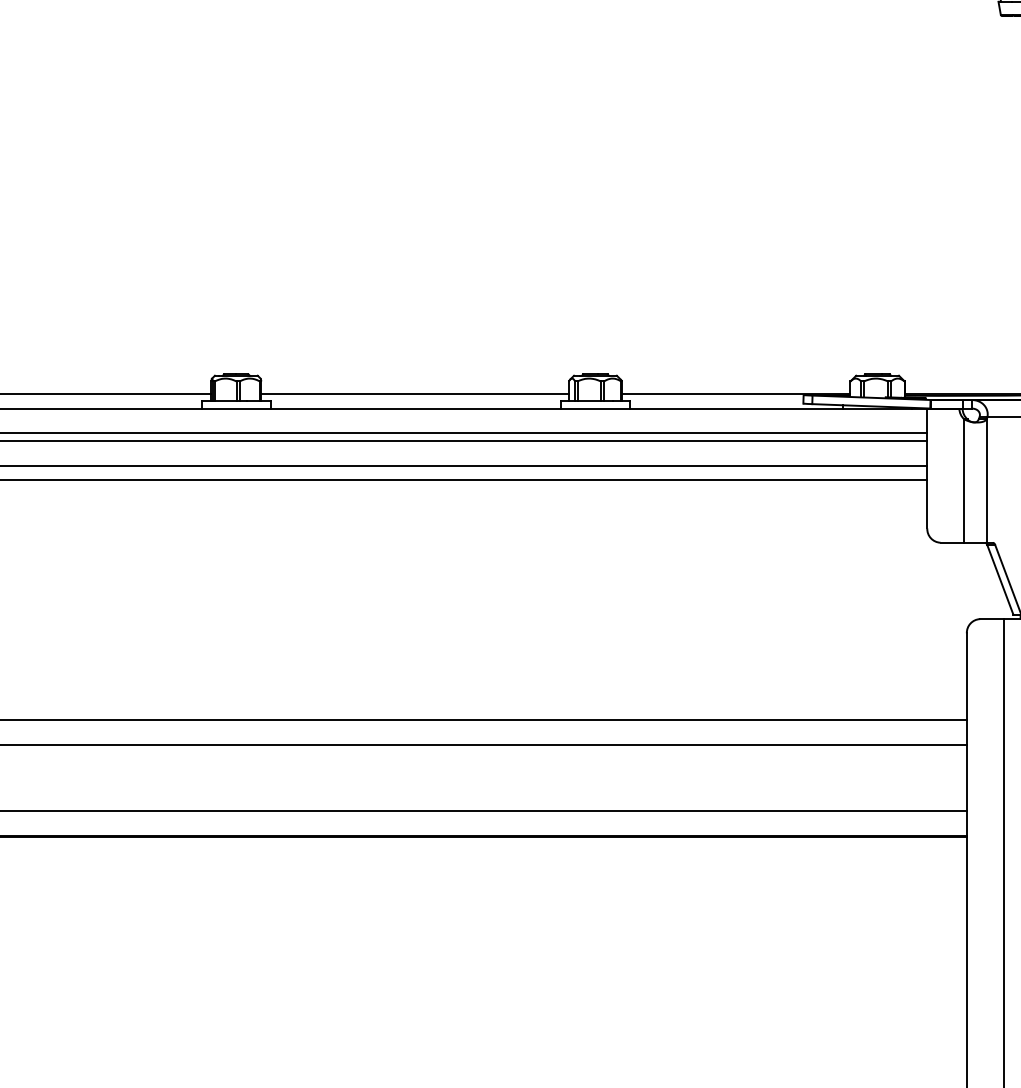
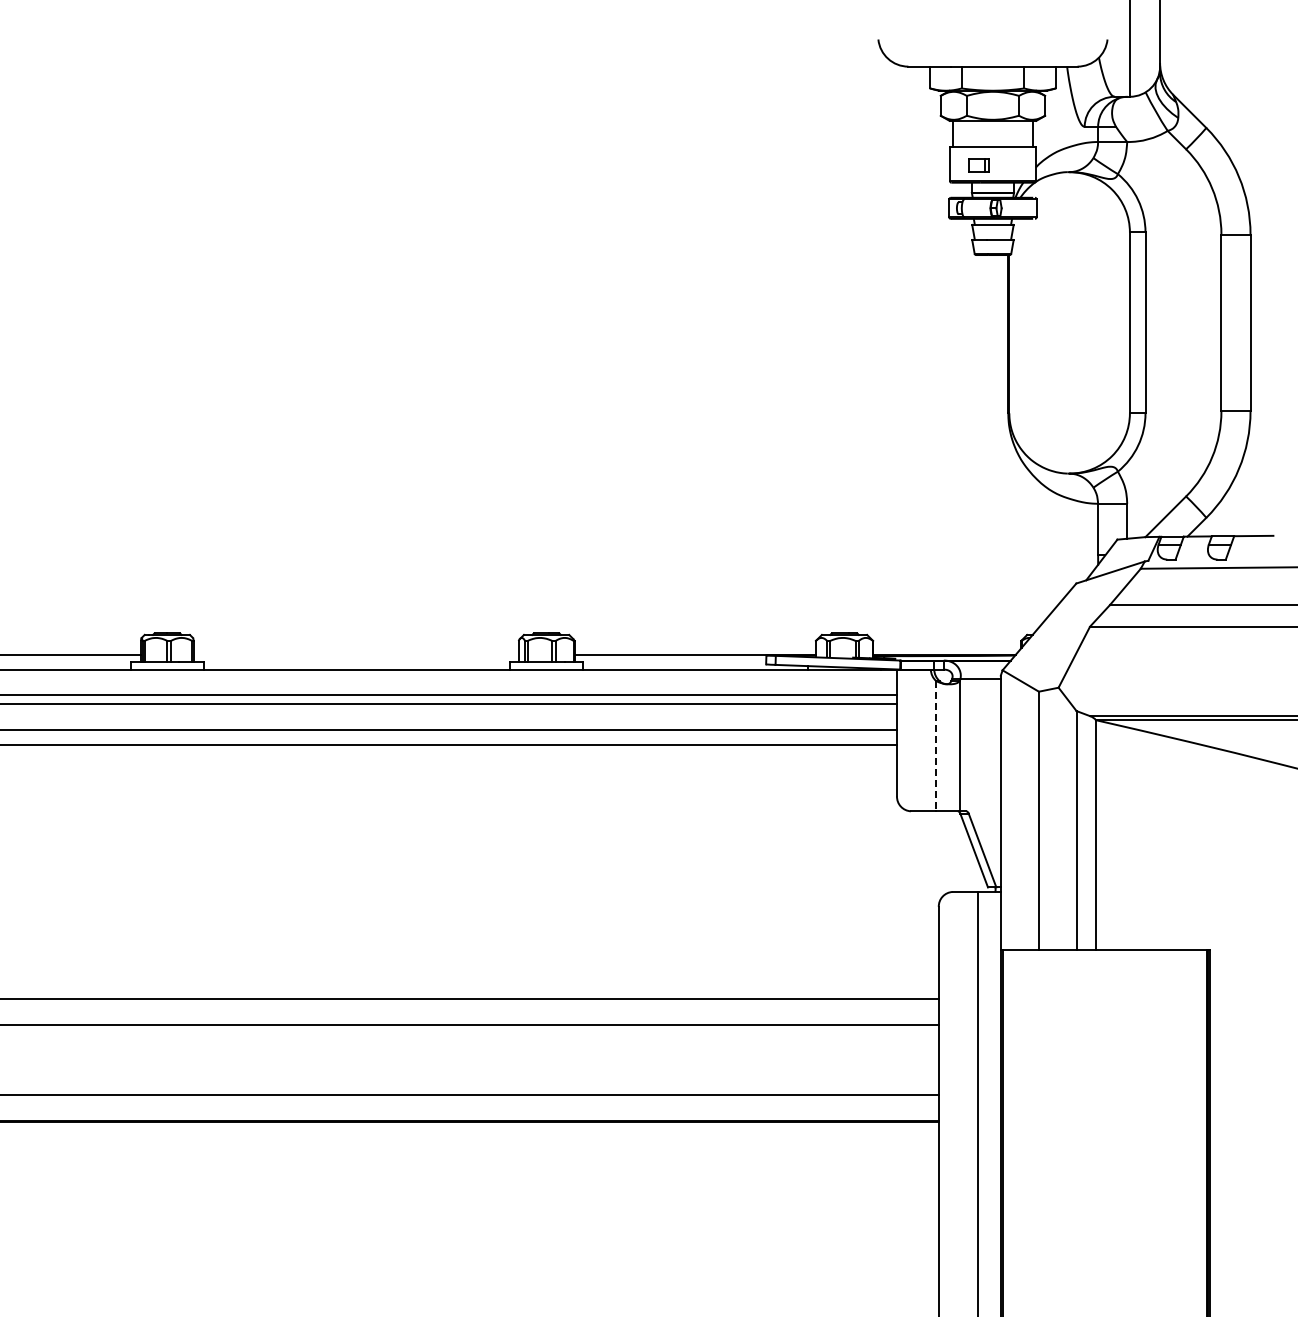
line: (414, 394) -> (355, 654), removed
line: (964, 481) -> (936, 746), solid -> dashed

